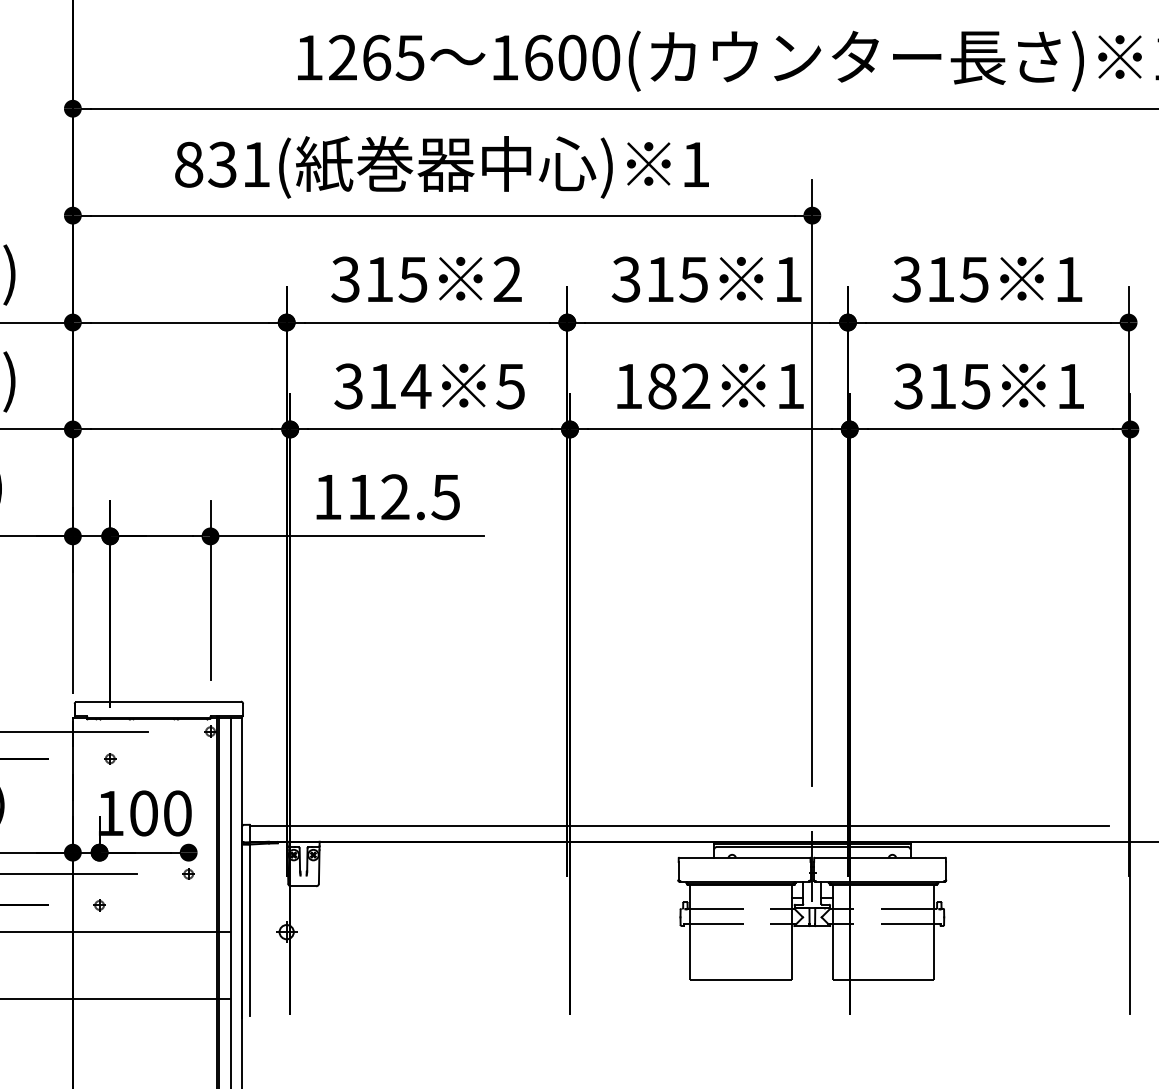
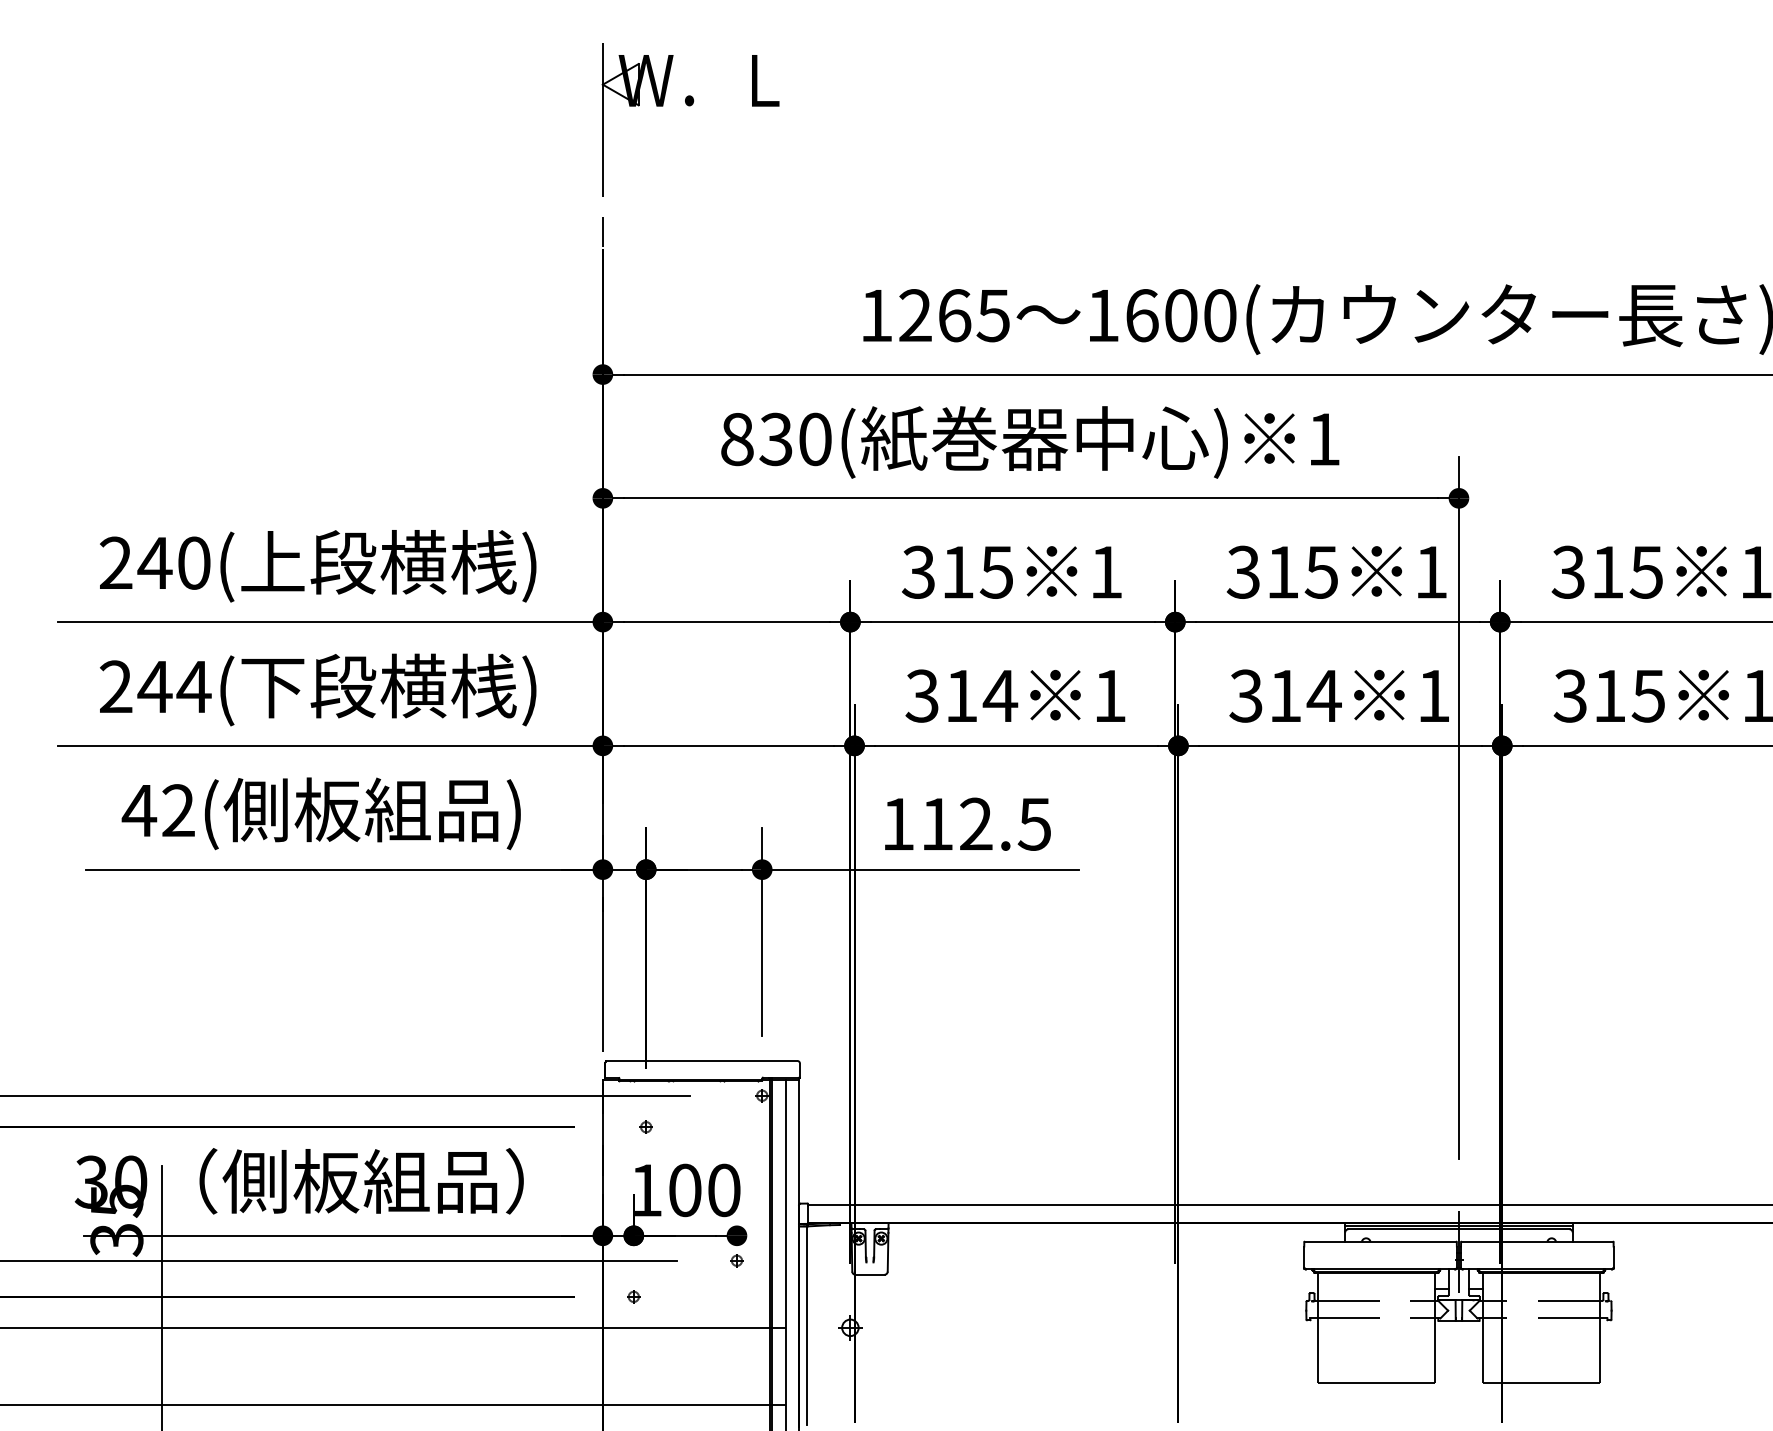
text: (256, 164) -> (815, 439), 831( -> 830(
text: (507, 278) -> (1106, 571), 2 -> 1
text: (662, 385) -> (1285, 695), 182 -> 314
text: (510, 386) -> (1109, 696), 5 -> 1

